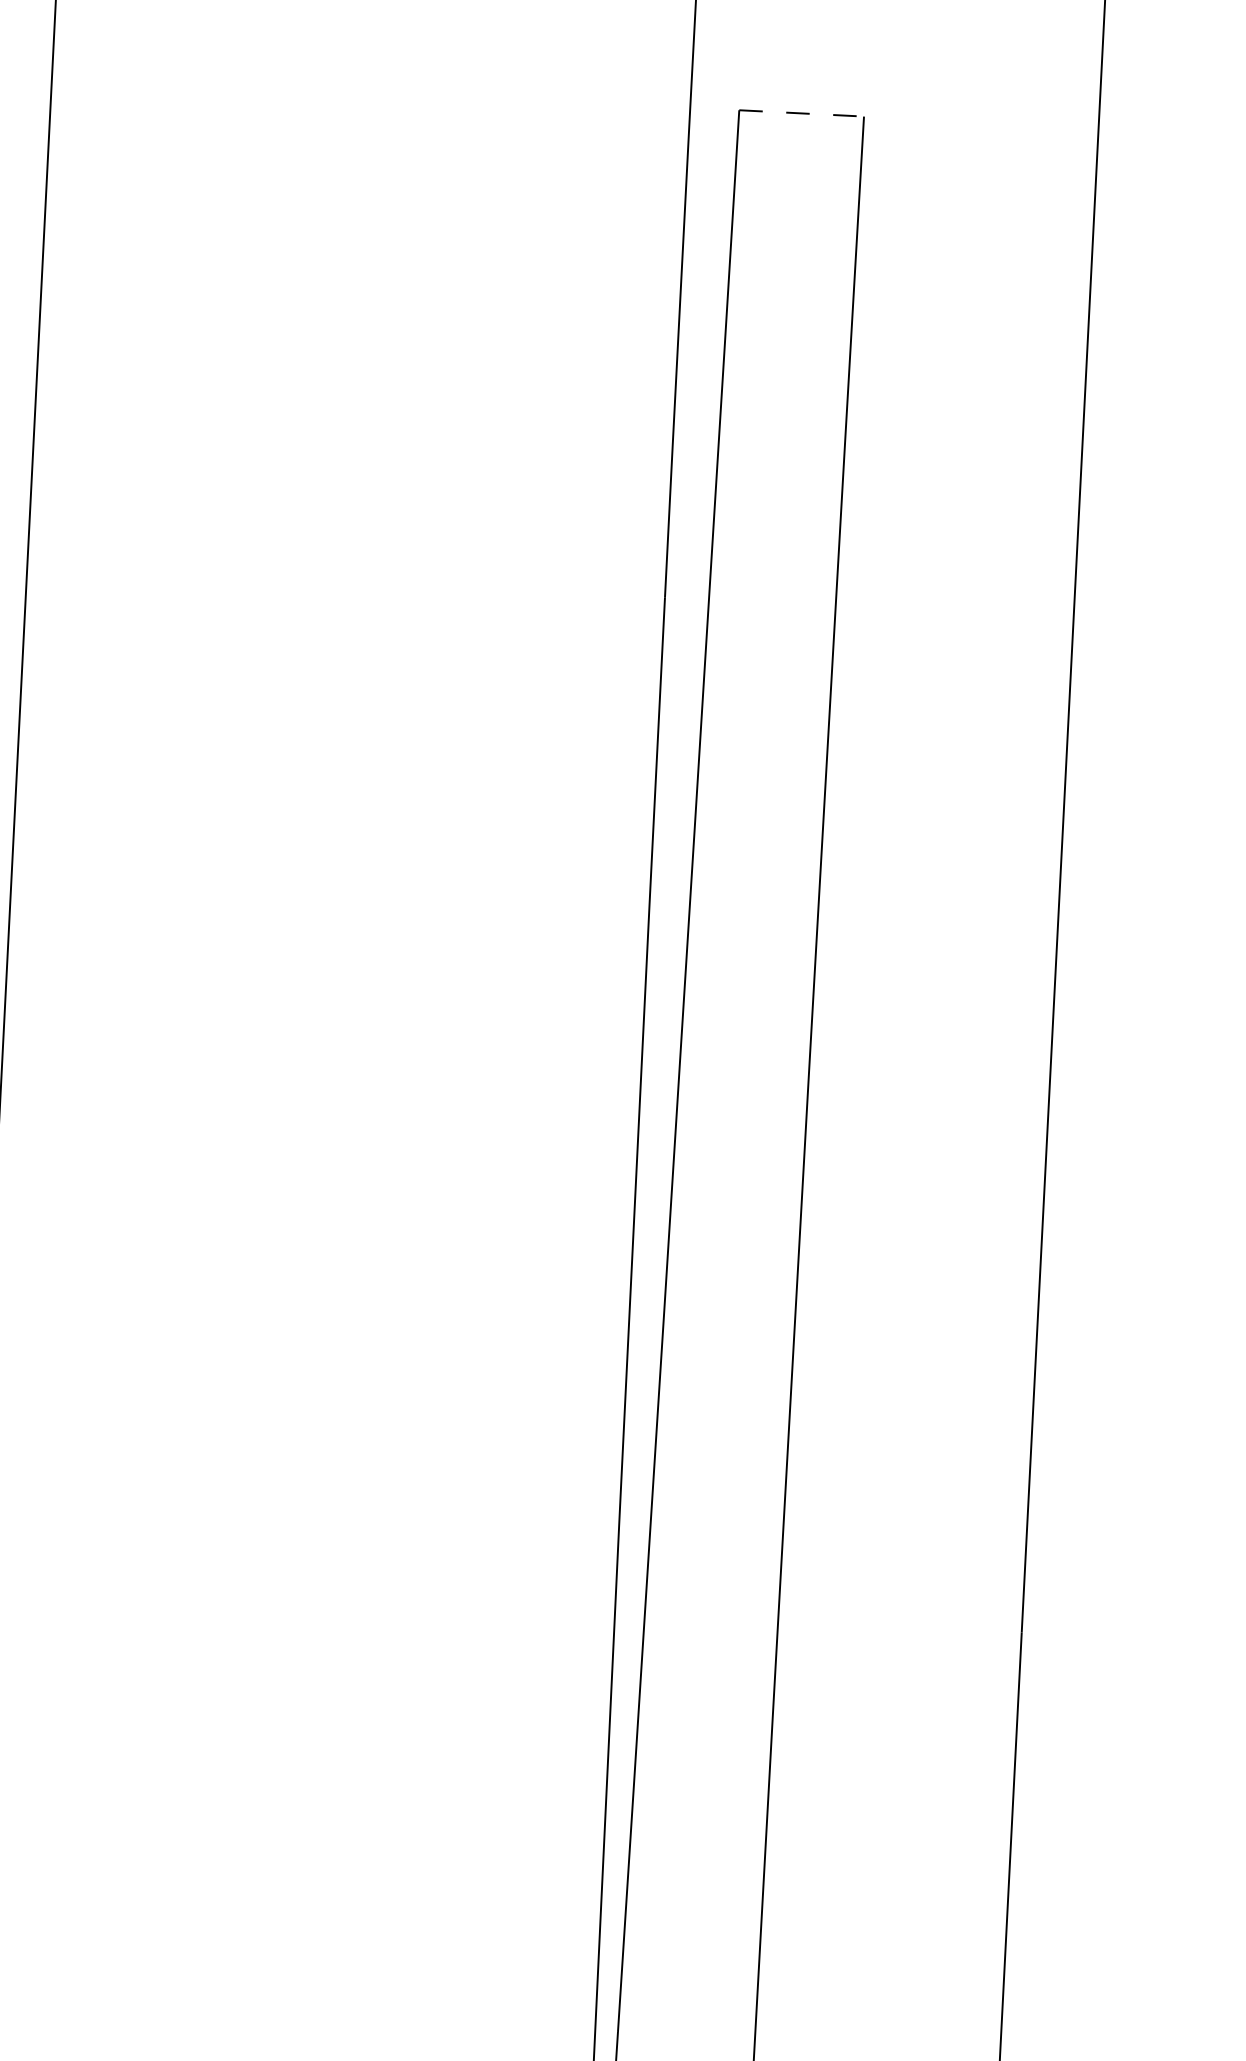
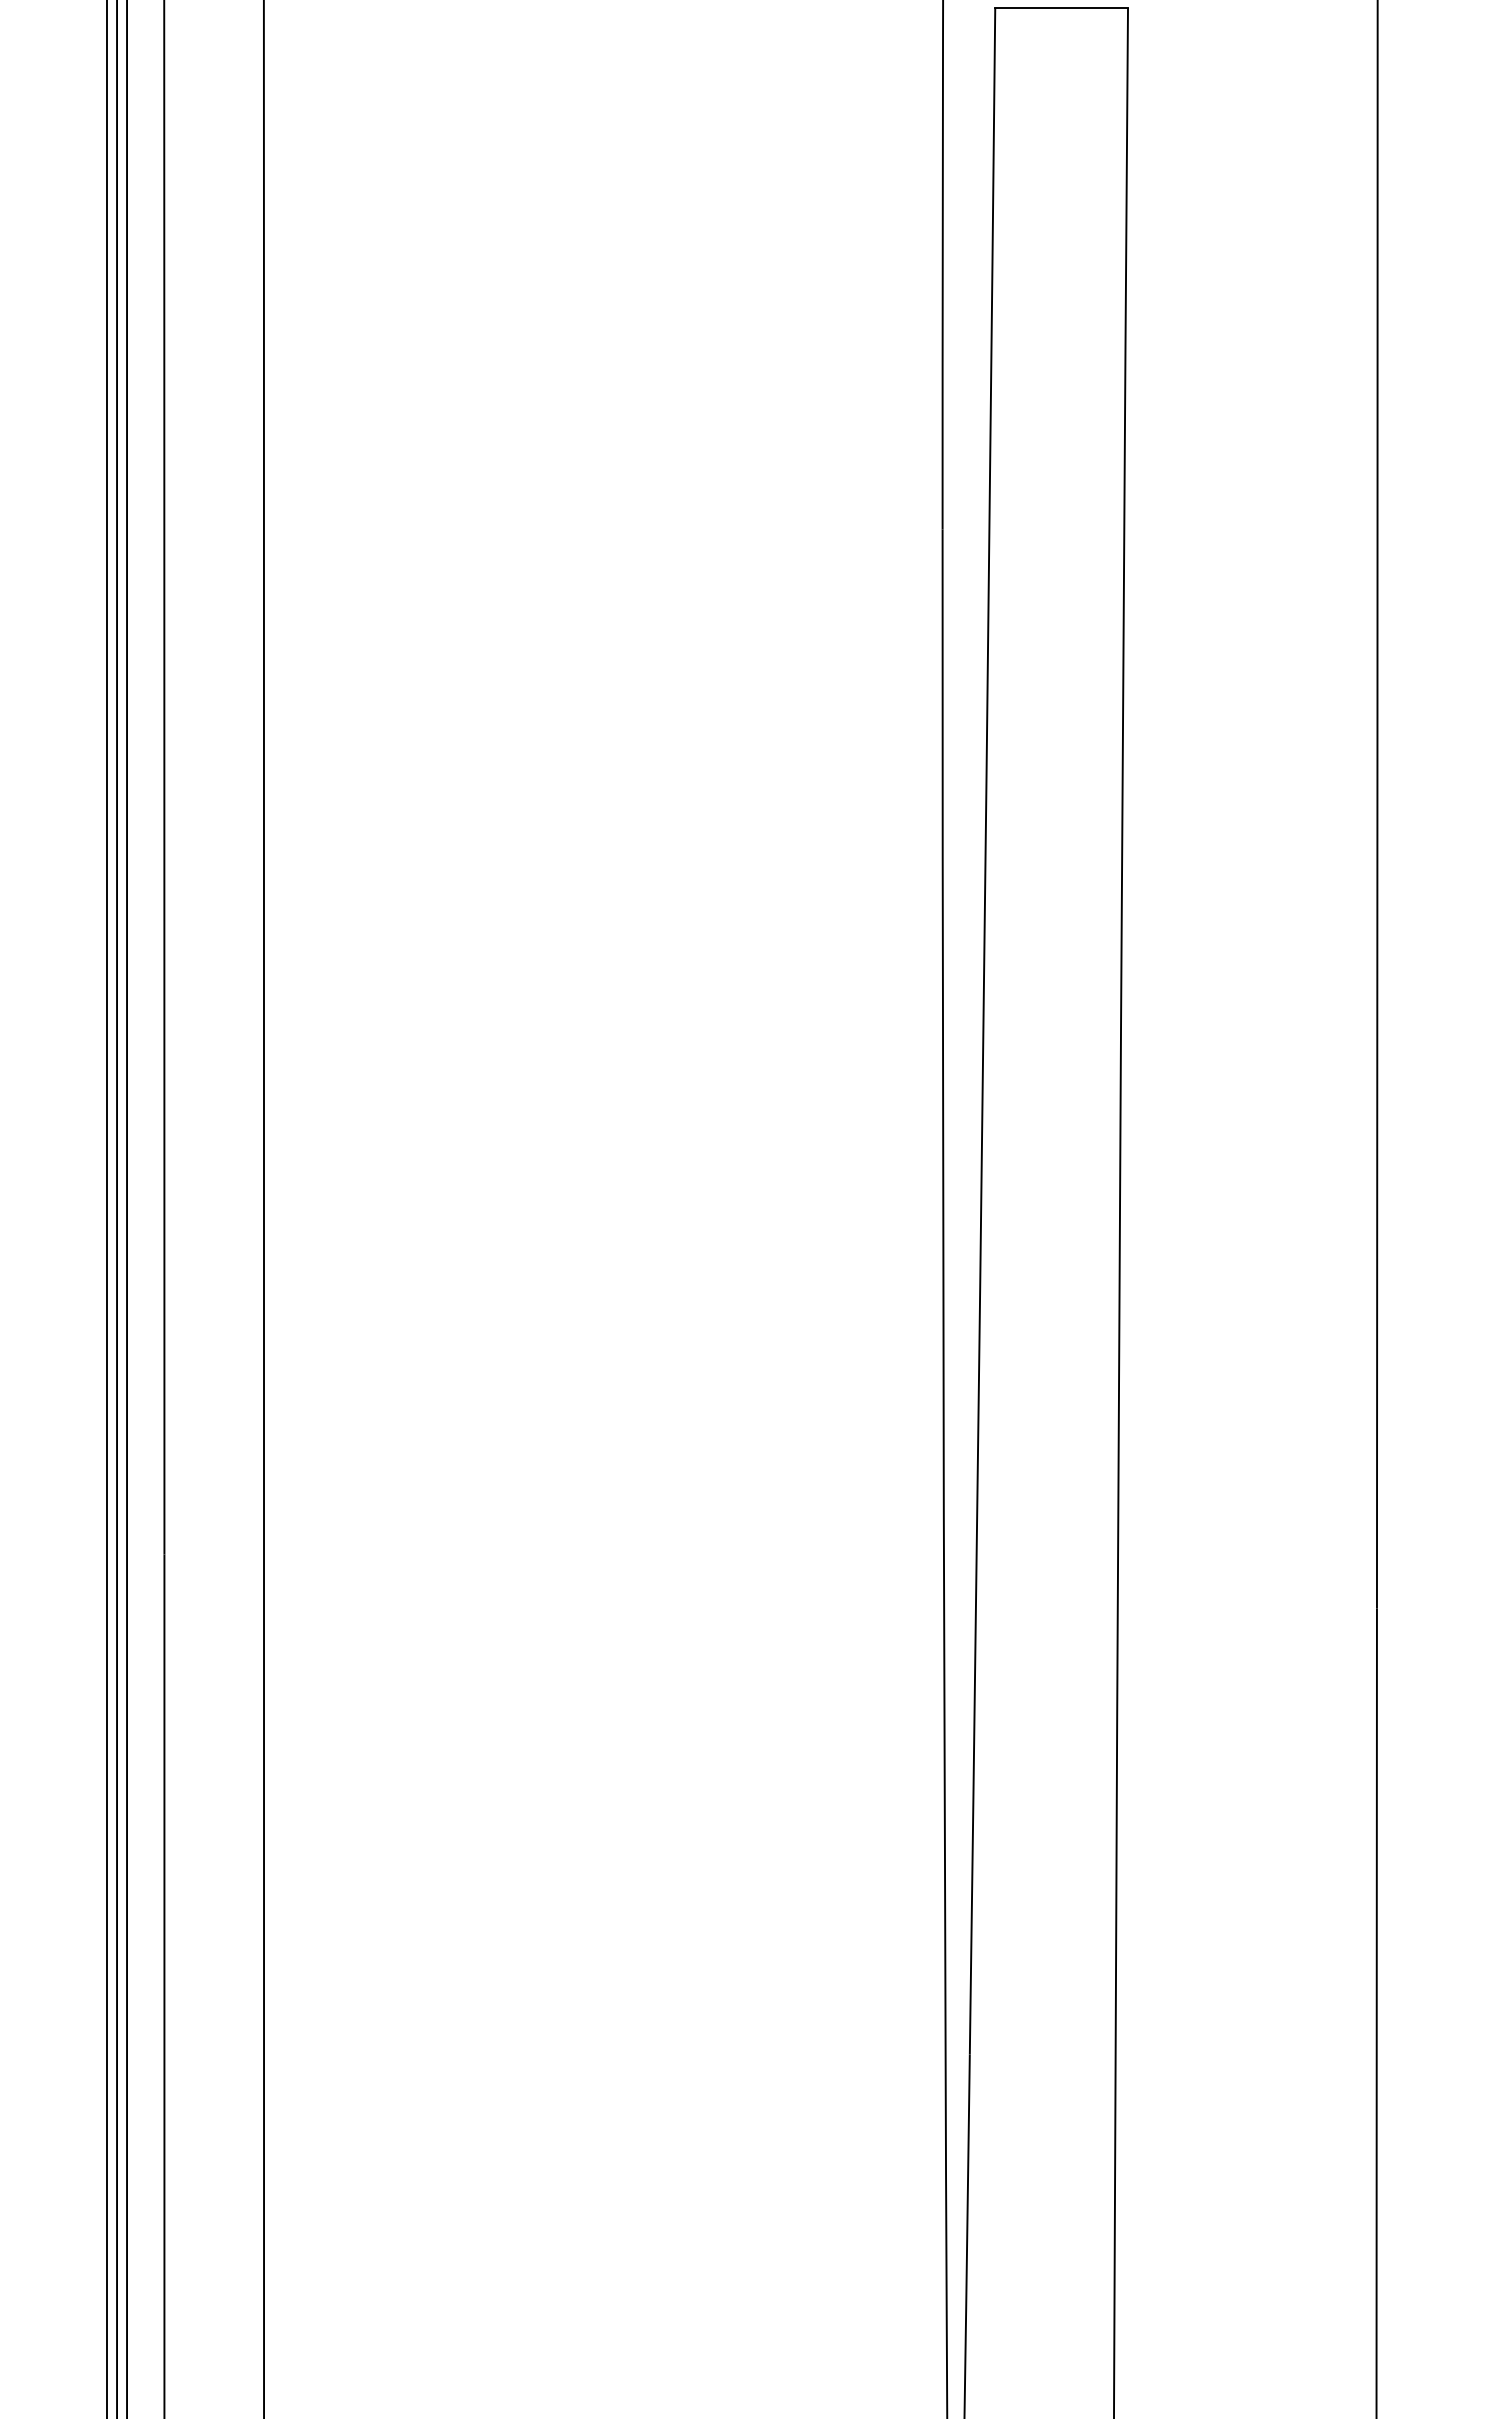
line: (802, 113) -> (1062, 8), dashed -> solid

